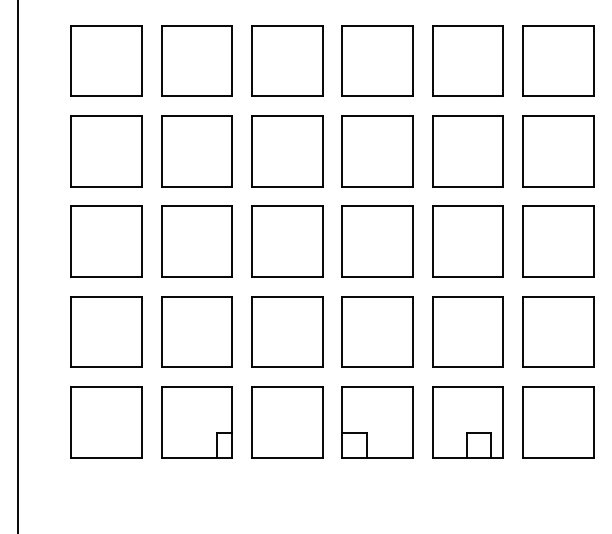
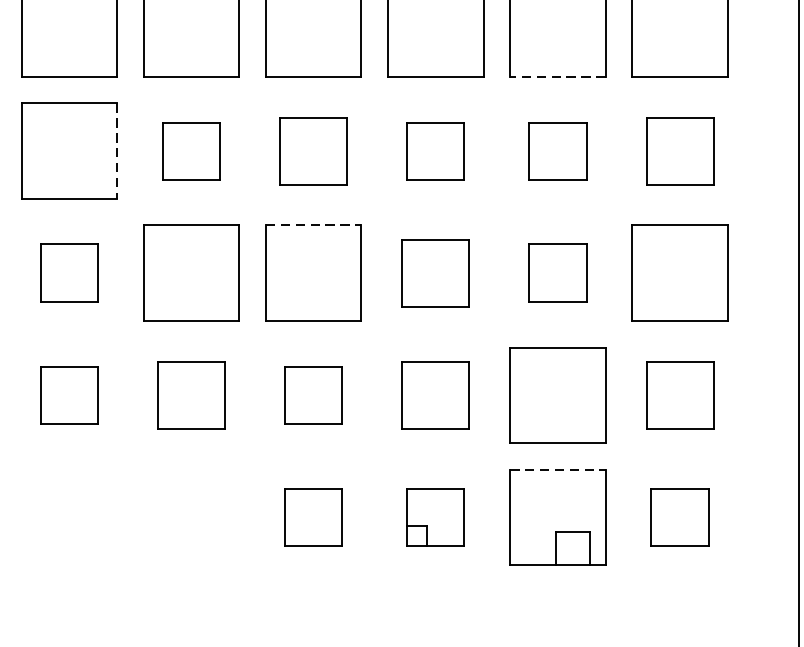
line: (467, 96) -> (557, 76), solid -> dashed
line: (142, 151) -> (117, 151), solid -> dashed
part: (196, 151) -> (190, 151), size x0.6
part: (287, 151) -> (313, 151), size x0.7
part: (377, 151) -> (435, 151), size x0.6
part: (467, 151) -> (557, 151), size x0.6
part: (558, 151) -> (680, 151), size x0.7
line: (287, 206) -> (313, 225), solid -> dashed
part: (106, 241) -> (69, 273), size x0.6
part: (377, 241) -> (435, 273), size x0.7
part: (467, 241) -> (557, 273), size x0.6
part: (106, 331) -> (69, 394), size x0.6
part: (196, 331) -> (190, 394), size x0.7
part: (287, 331) -> (313, 394), size x0.6
part: (377, 331) -> (435, 394), size x0.7
part: (558, 331) -> (680, 394), size x0.7
line: (468, 386) -> (558, 469), solid -> dashed
part: (106, 422) -> (69, 517), removed
part: (196, 422) -> (190, 517), removed
part: (287, 422) -> (313, 517), size x0.6
part: (377, 422) -> (435, 517), size x0.6
part: (558, 422) -> (680, 517), size x0.6

